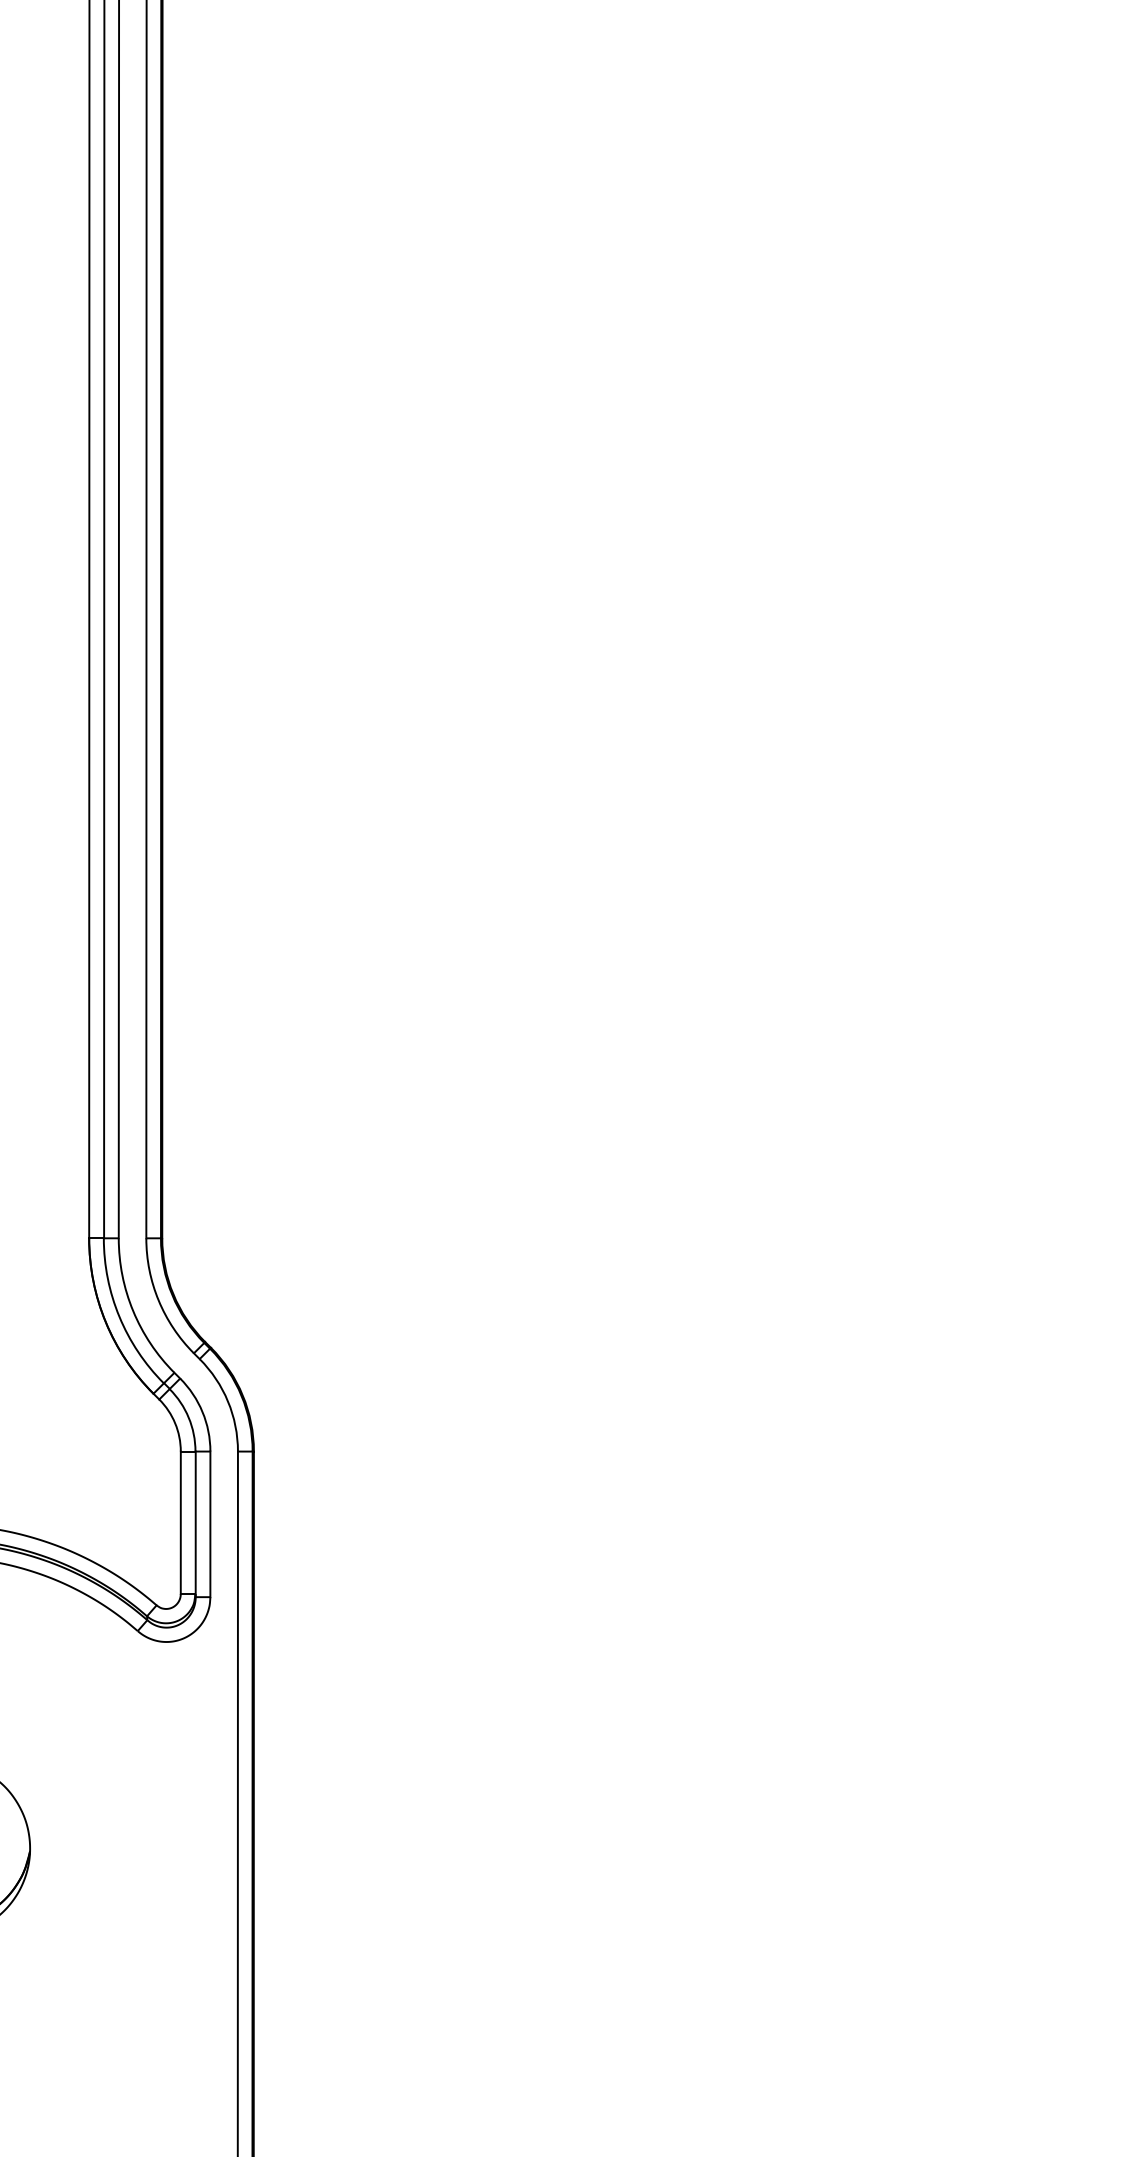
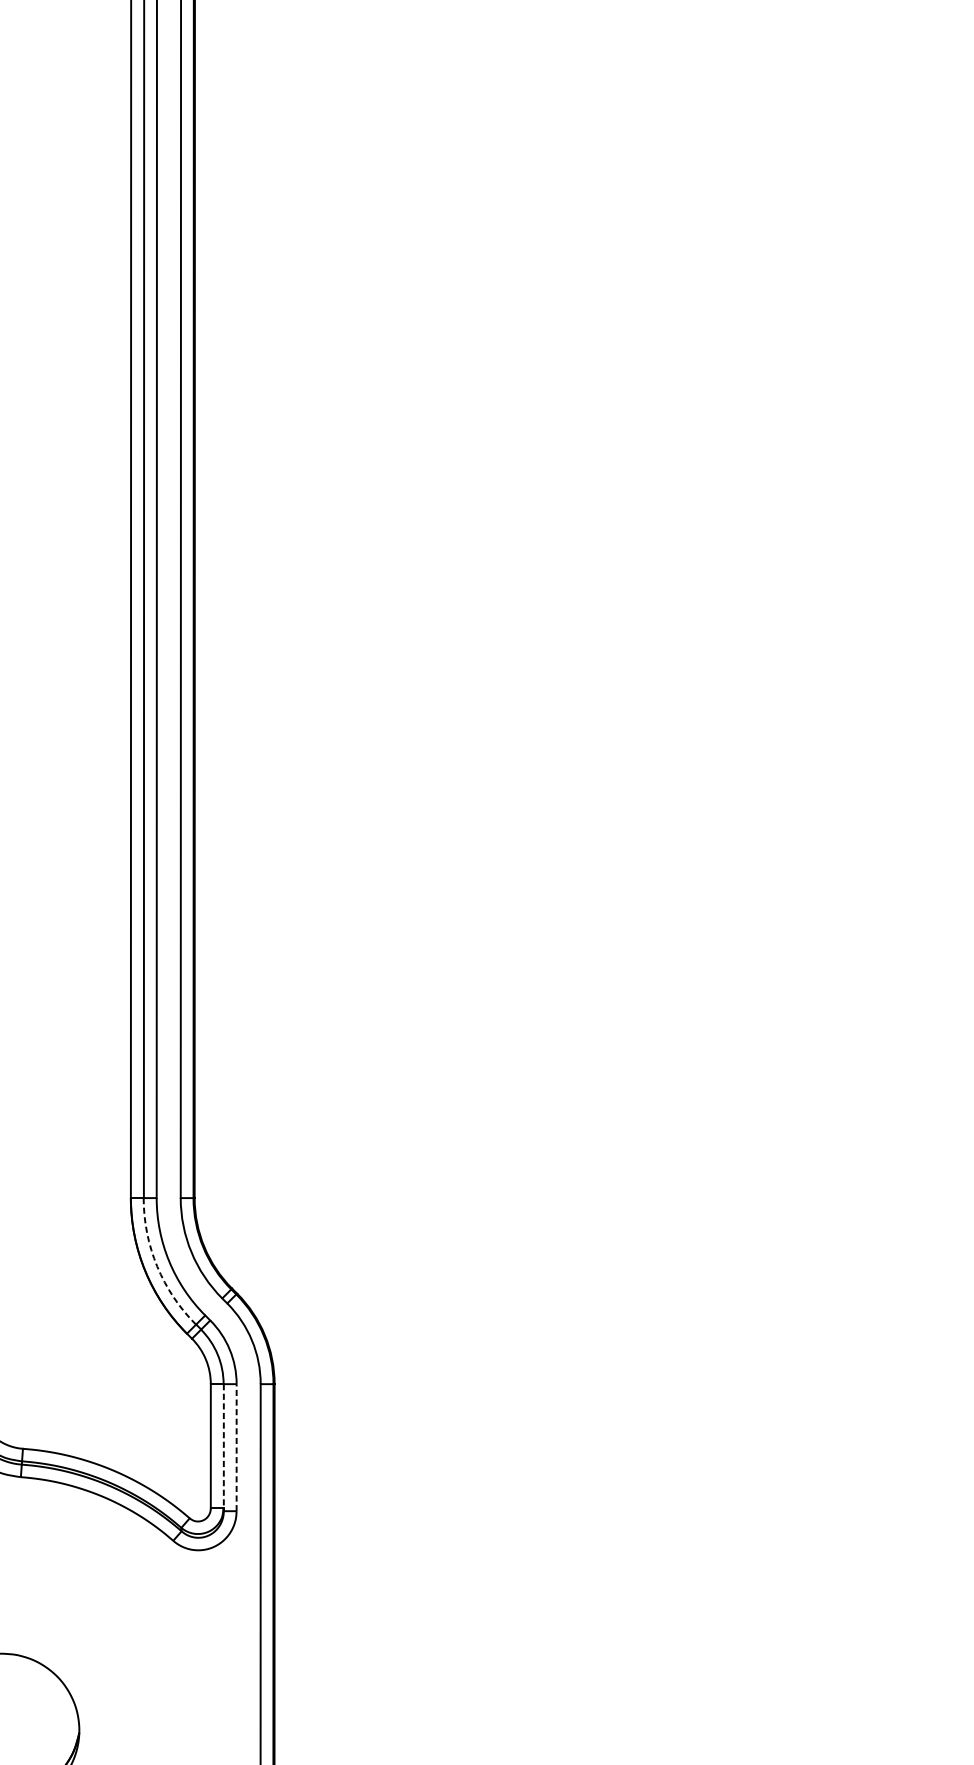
arc: (119, 1316) -> (157, 1266), solid -> dashed
line: (195, 1524) -> (223, 1447), solid -> dashed
line: (210, 1524) -> (236, 1447), solid -> dashed

